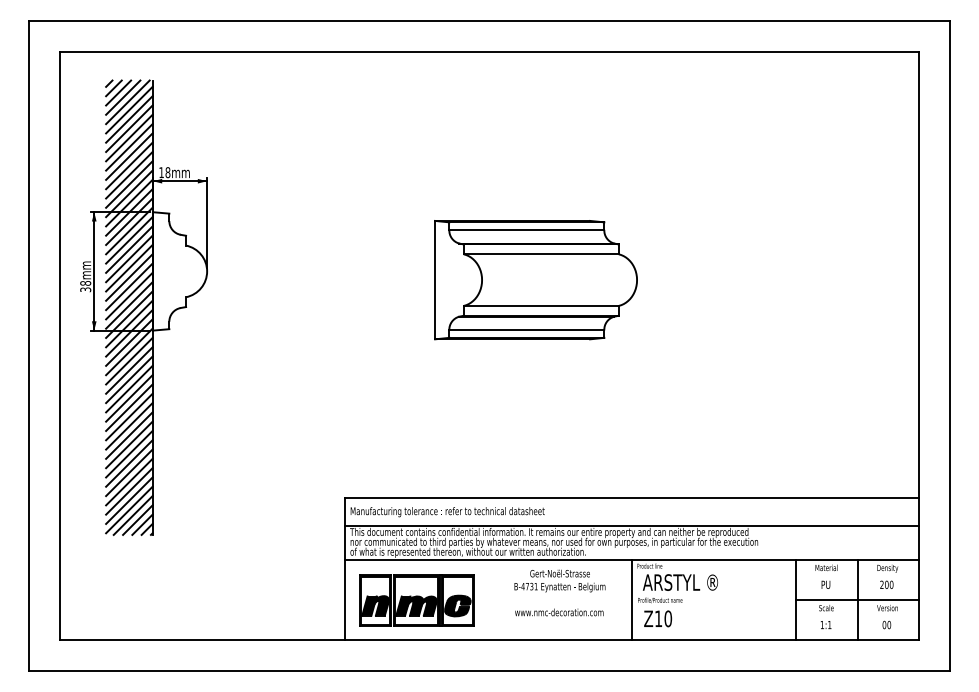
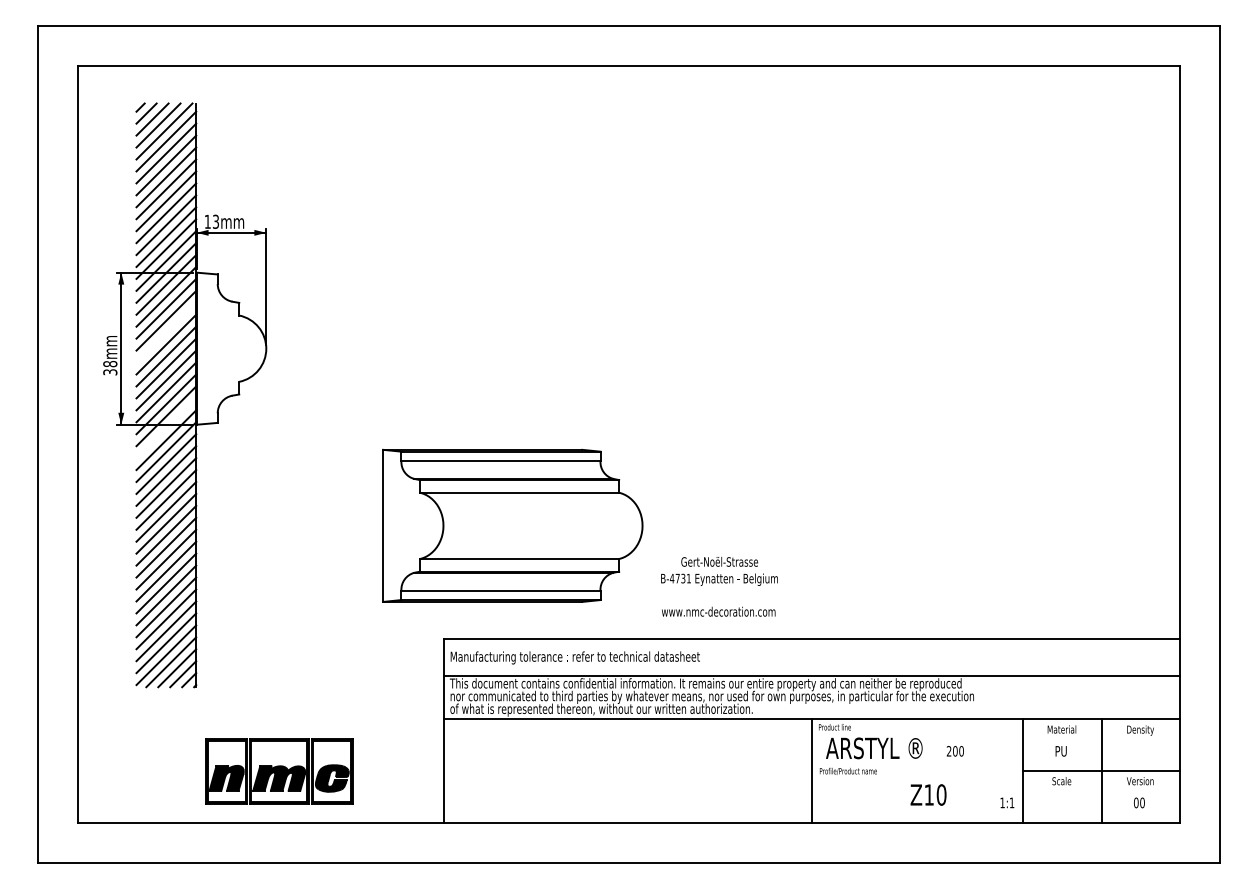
text: (167, 172) -> (215, 221), 18mm -> 13mm
line: (129, 258) -> (166, 332), removed
part: (535, 279) -> (512, 525), moved
line: (129, 333) -> (166, 428), removed
text: (886, 584) -> (954, 751), moved
text: (559, 592) -> (719, 586), moved
part: (416, 600) -> (279, 771), moved
text: (658, 618) -> (928, 794), moved
text: (826, 624) -> (1007, 802), moved

